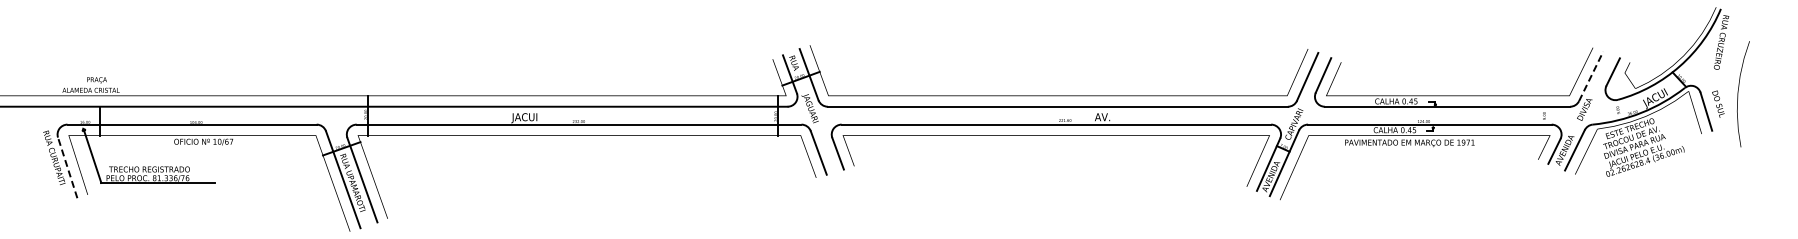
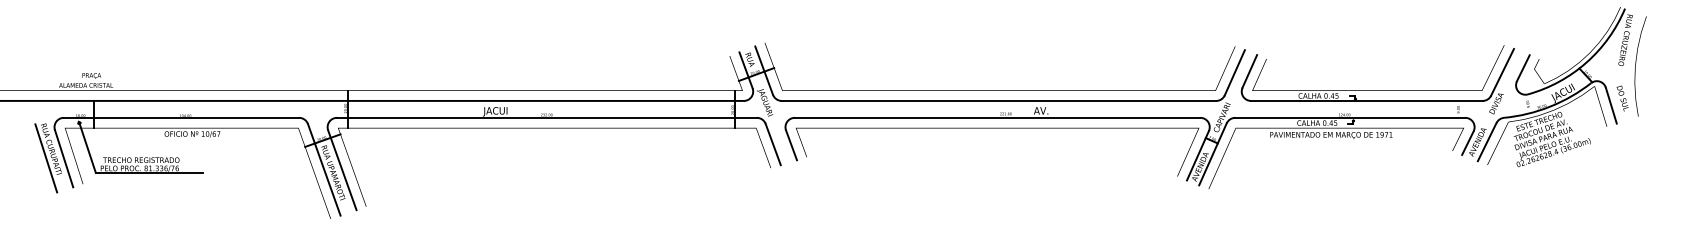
line: (1591, 76) -> (1502, 72), dashed -> solid
curve: (1738, 94) -> (1635, 66), moved
line: (48, 167) -> (45, 158), added
line: (67, 167) -> (63, 158), dashed -> solid

